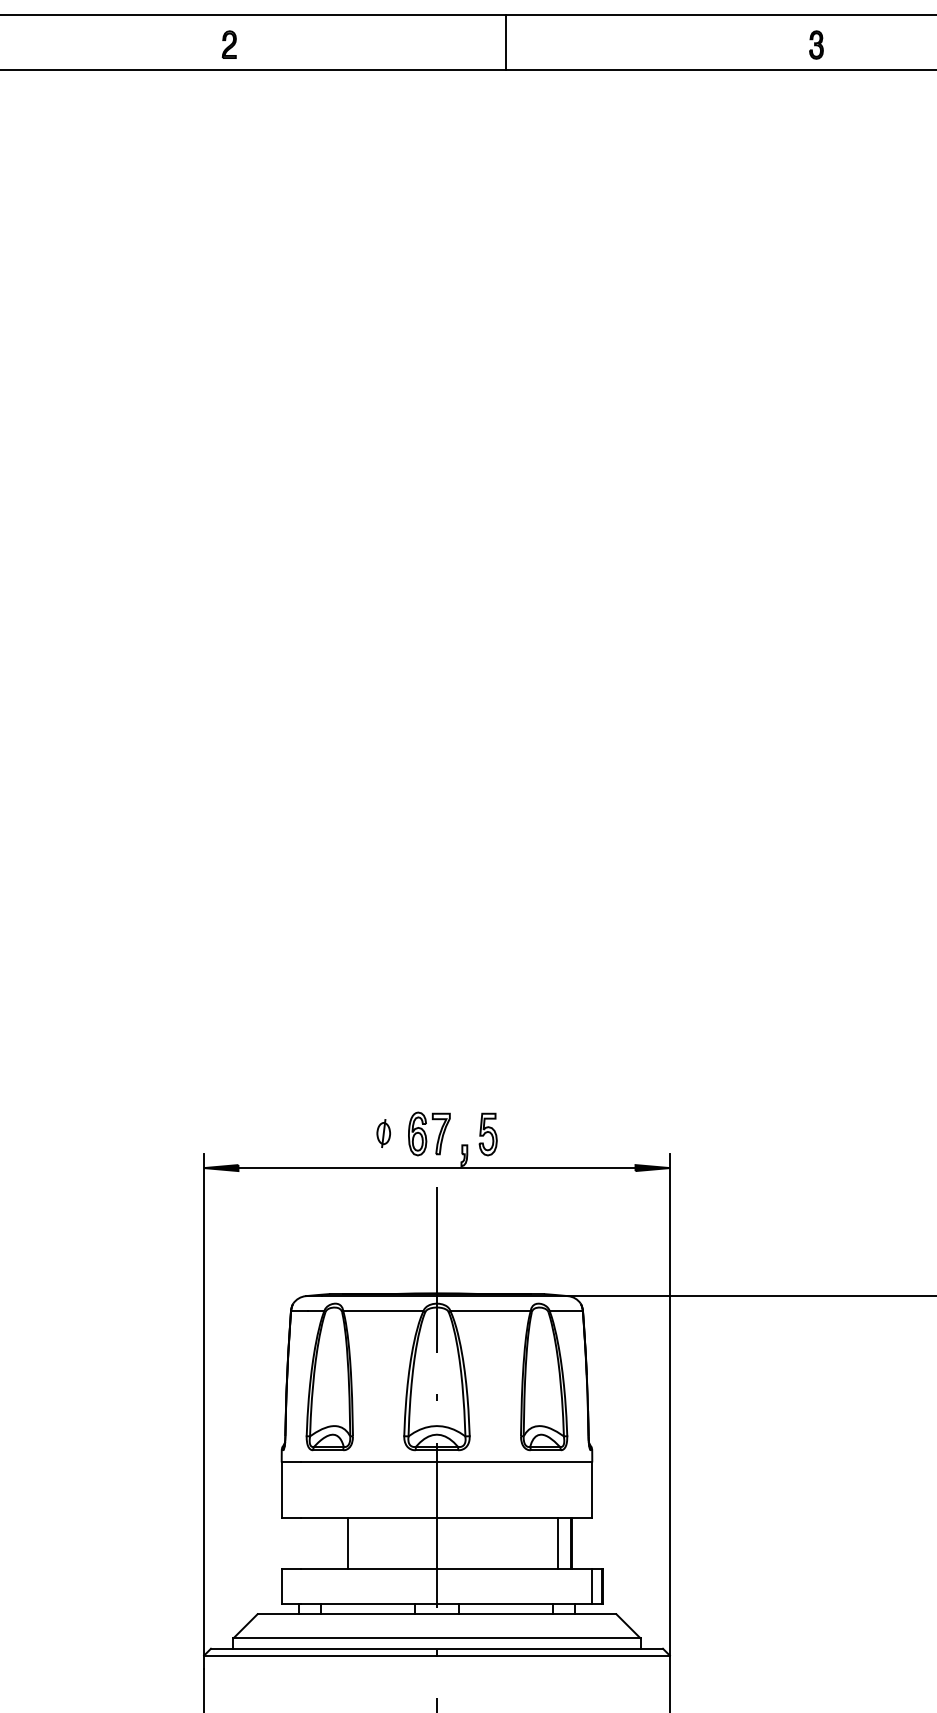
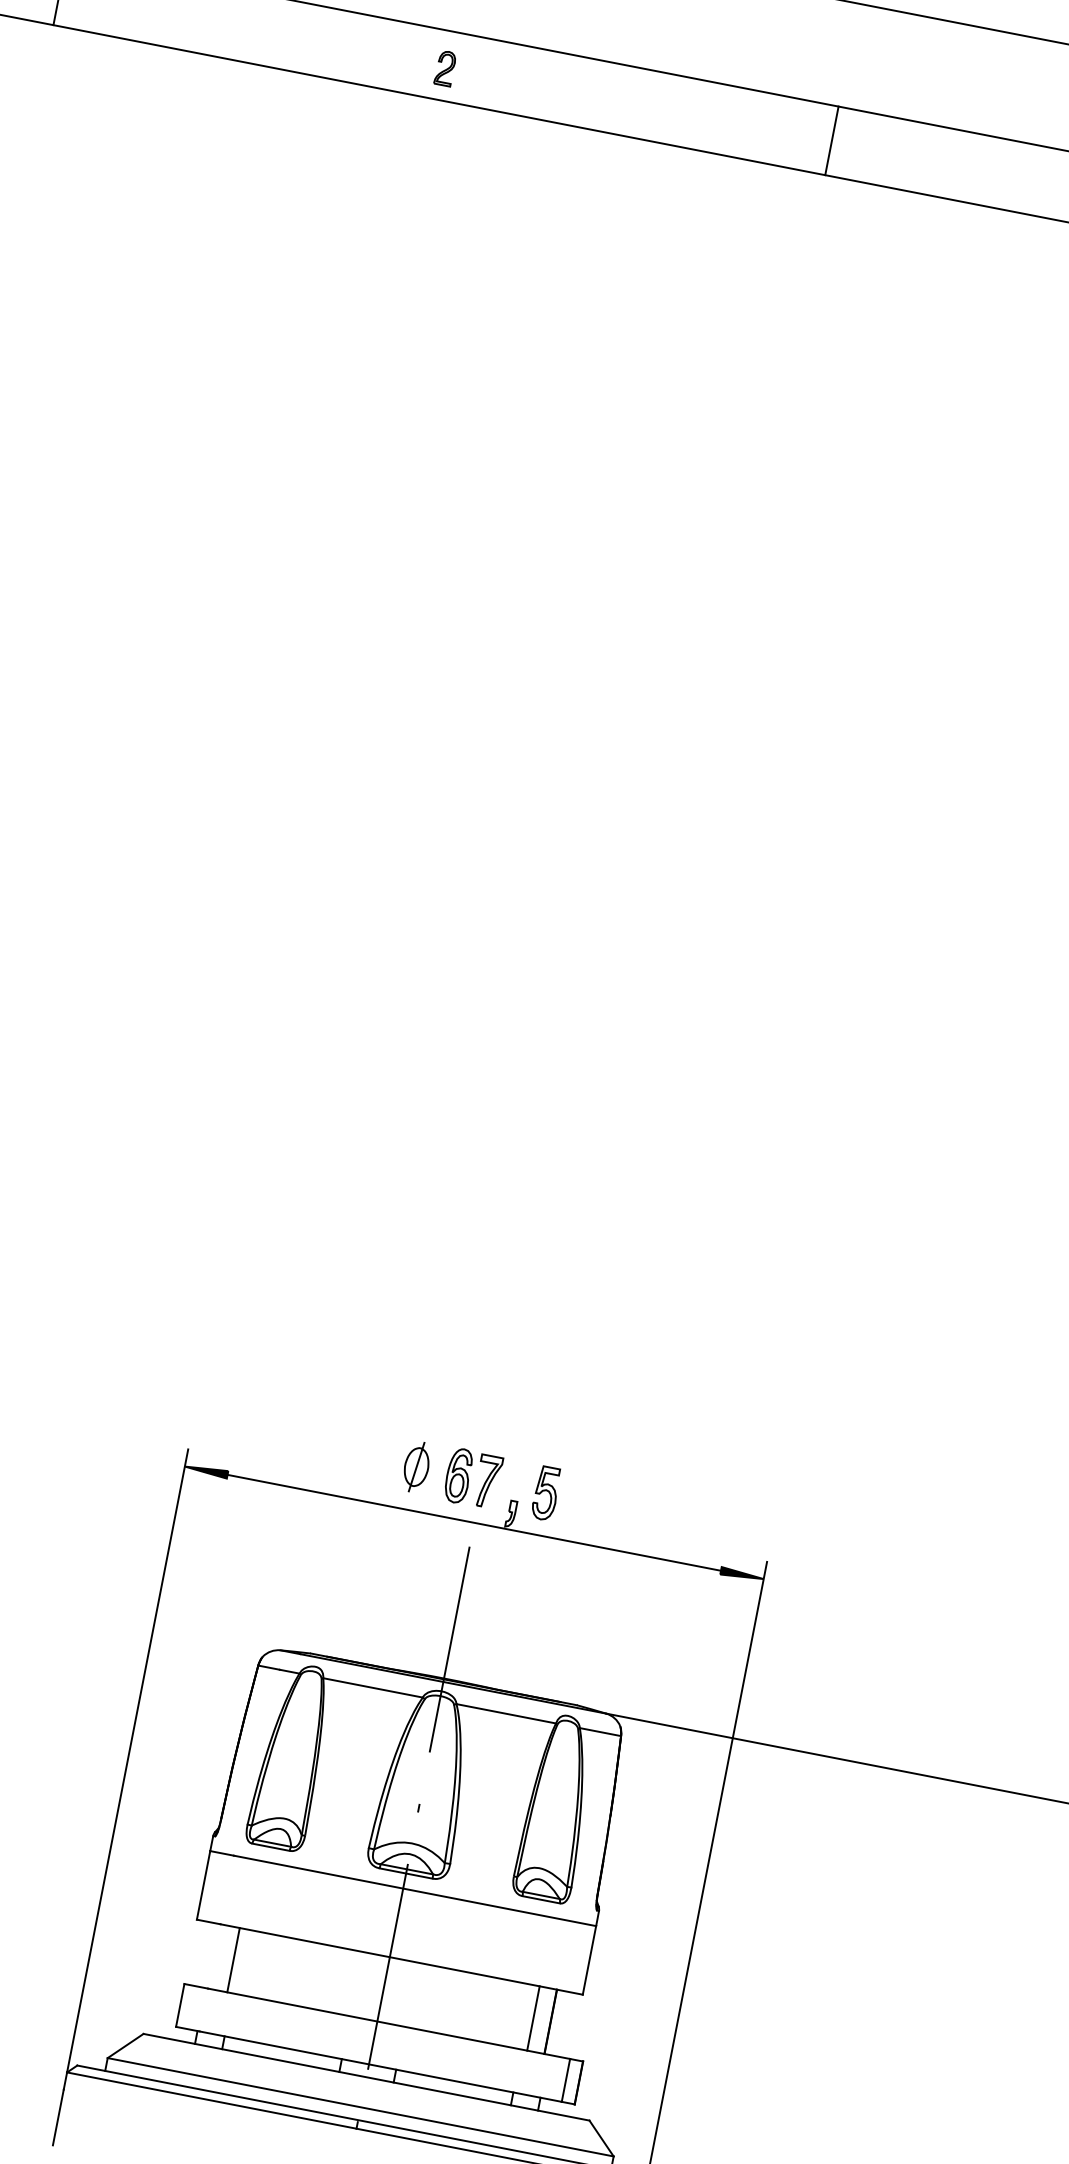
part: (228, 44) -> (444, 68), moved
part: (383, 1133) -> (416, 1466), size x1.43
line: (348, 1543) -> (233, 1960), moved

